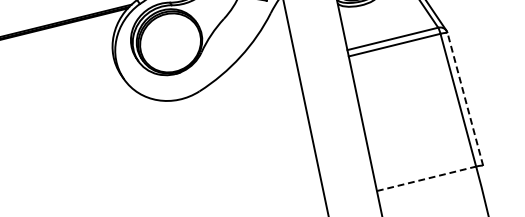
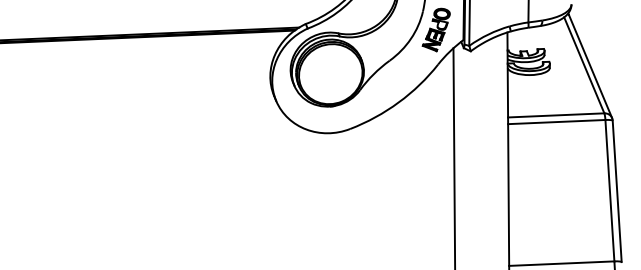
line: (465, 99) -> (617, 191), dashed -> solid
line: (426, 178) -> (561, 263), dashed -> solid

